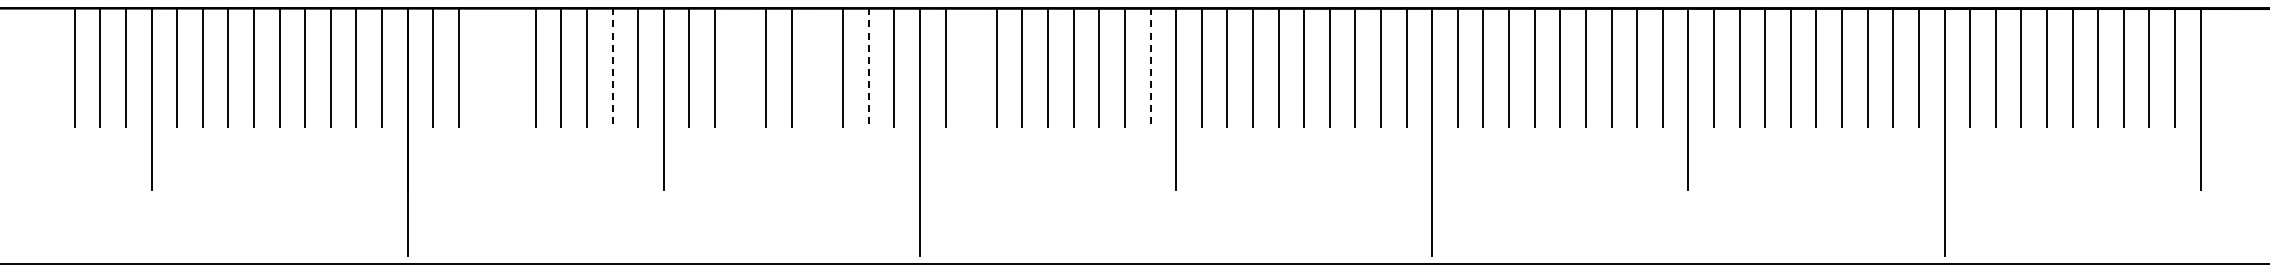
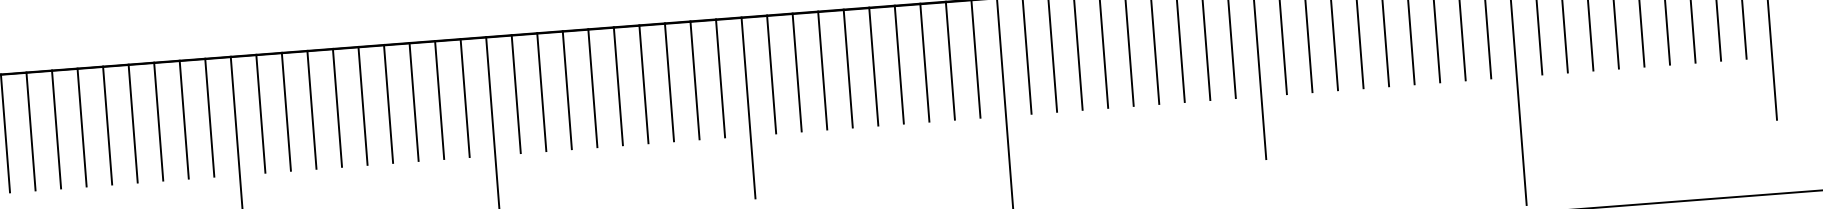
line: (484, 67) -> (56, 129), added
line: (510, 67) -> (82, 127), added
line: (612, 67) -> (184, 119), dashed -> solid
line: (740, 67) -> (311, 109), added
line: (817, 67) -> (388, 103), added
line: (868, 67) -> (439, 100), dashed -> solid
line: (971, 67) -> (542, 92), added
line: (1150, 67) -> (720, 78), dashed -> solid

